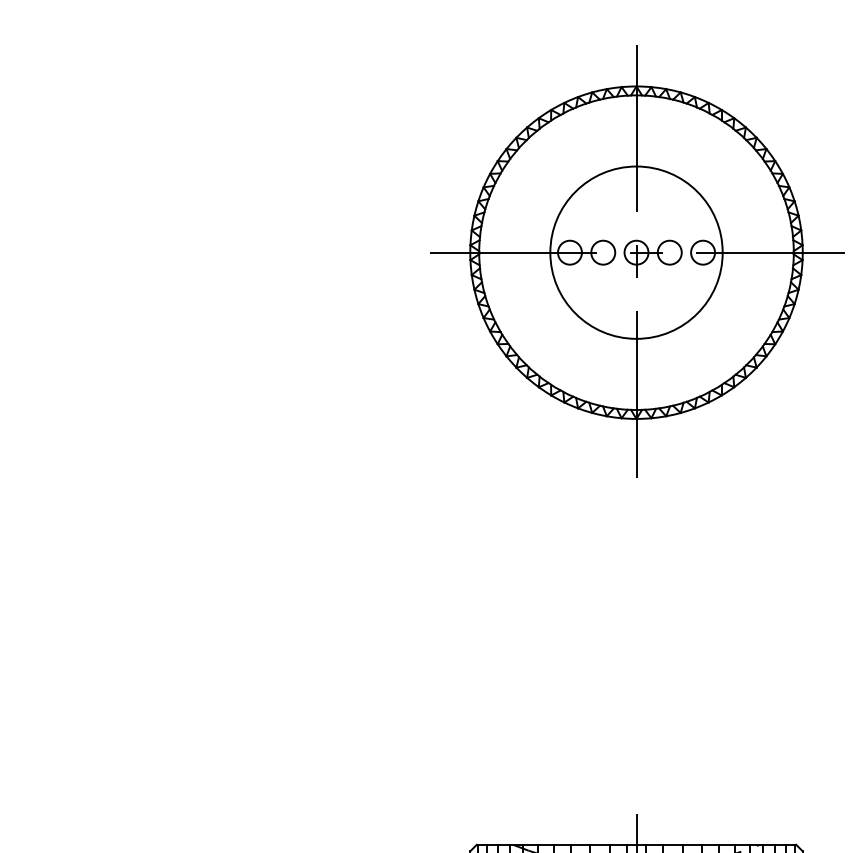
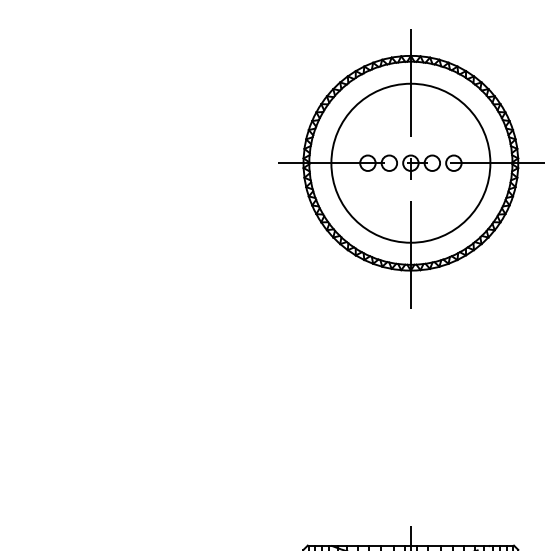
circle: (635, 251) -> (410, 162), size x1.43

